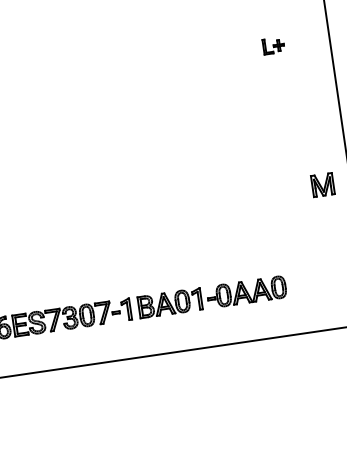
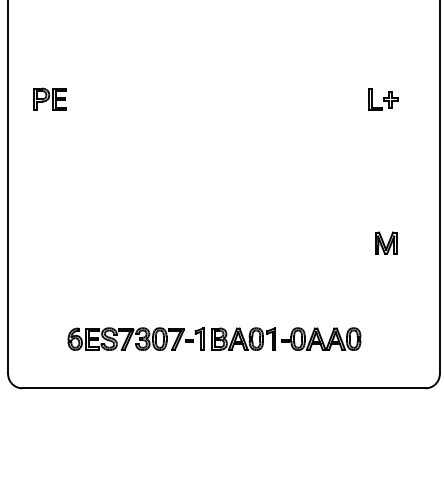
part: (273, 46) -> (383, 99), size x1.43
part: (323, 184) -> (386, 242), moved

